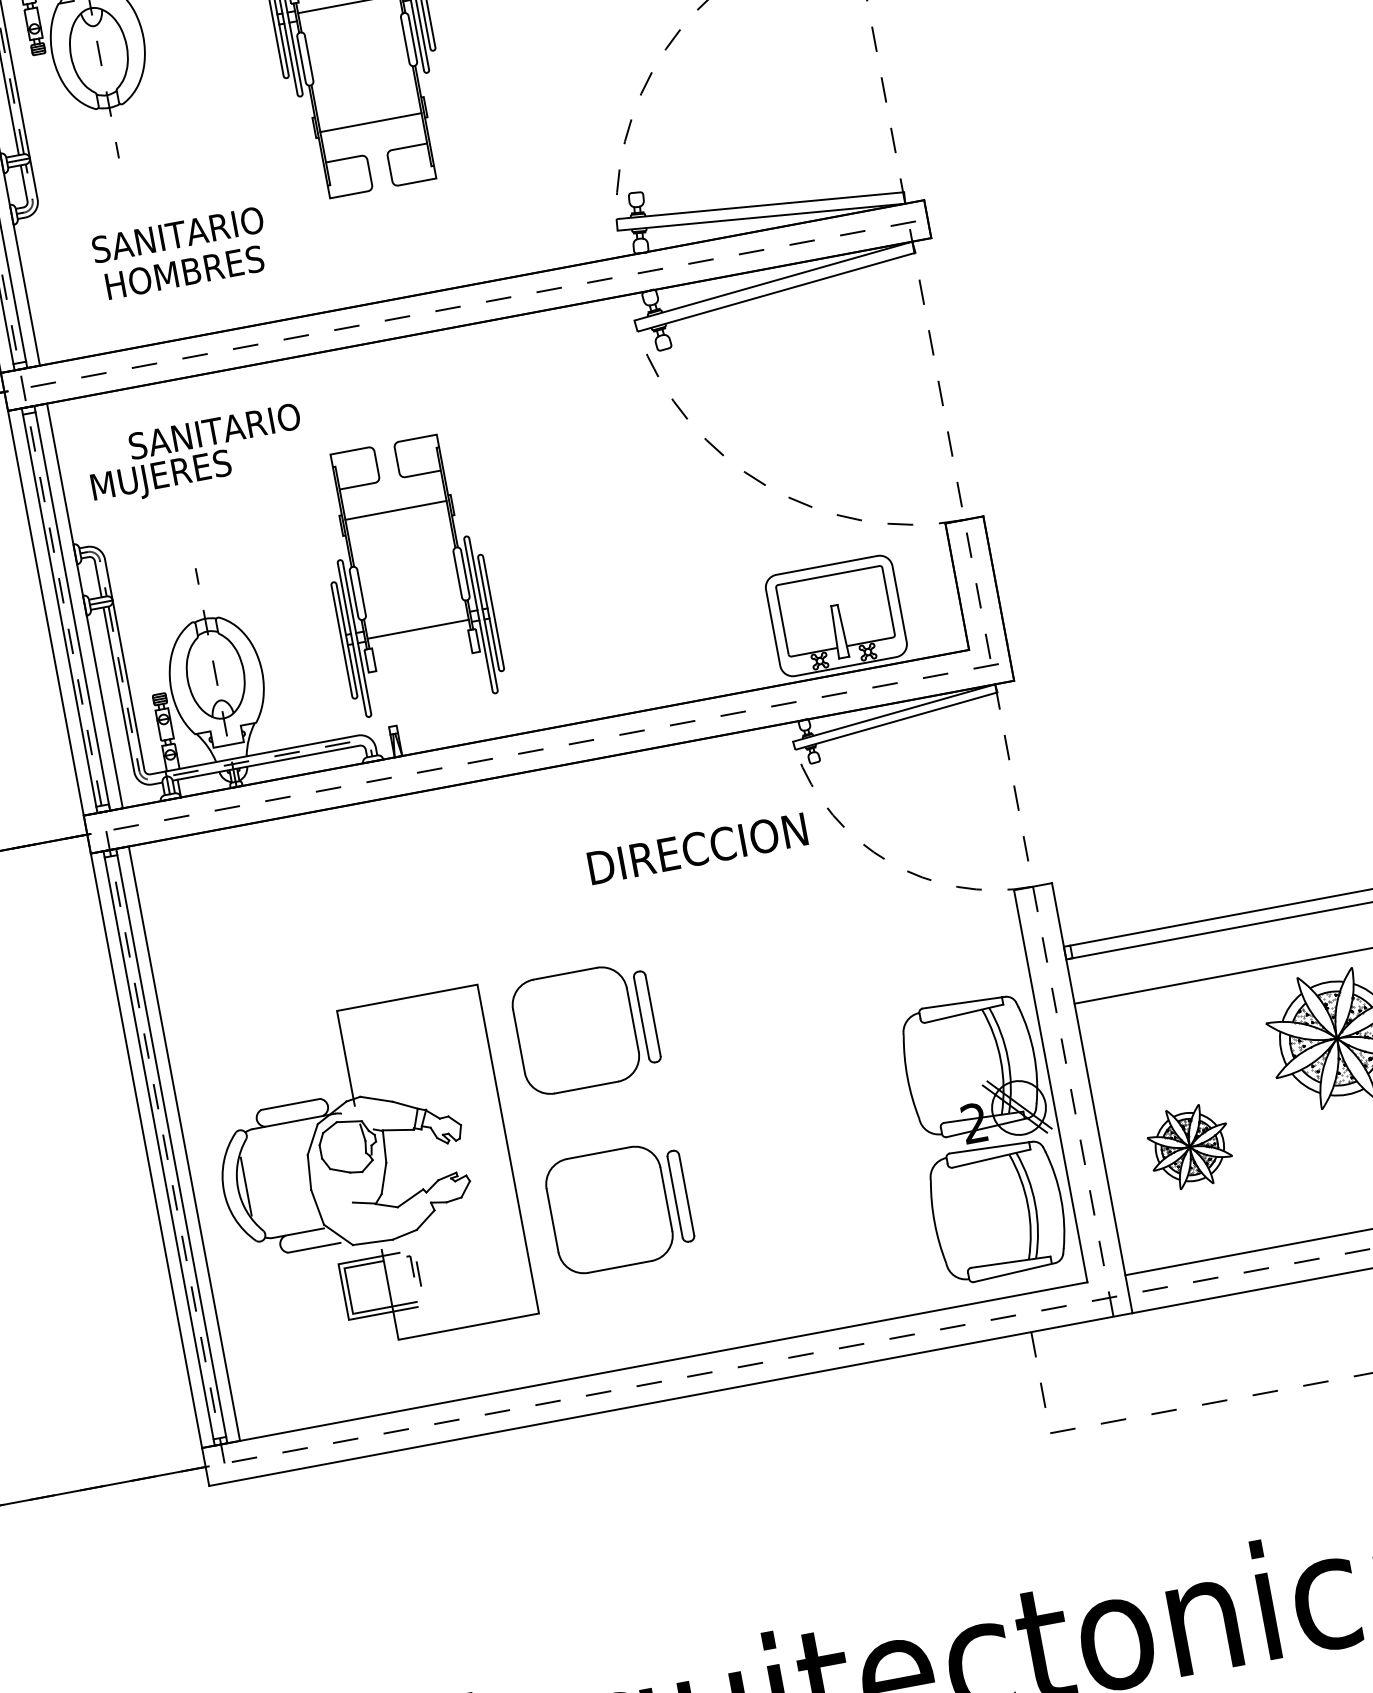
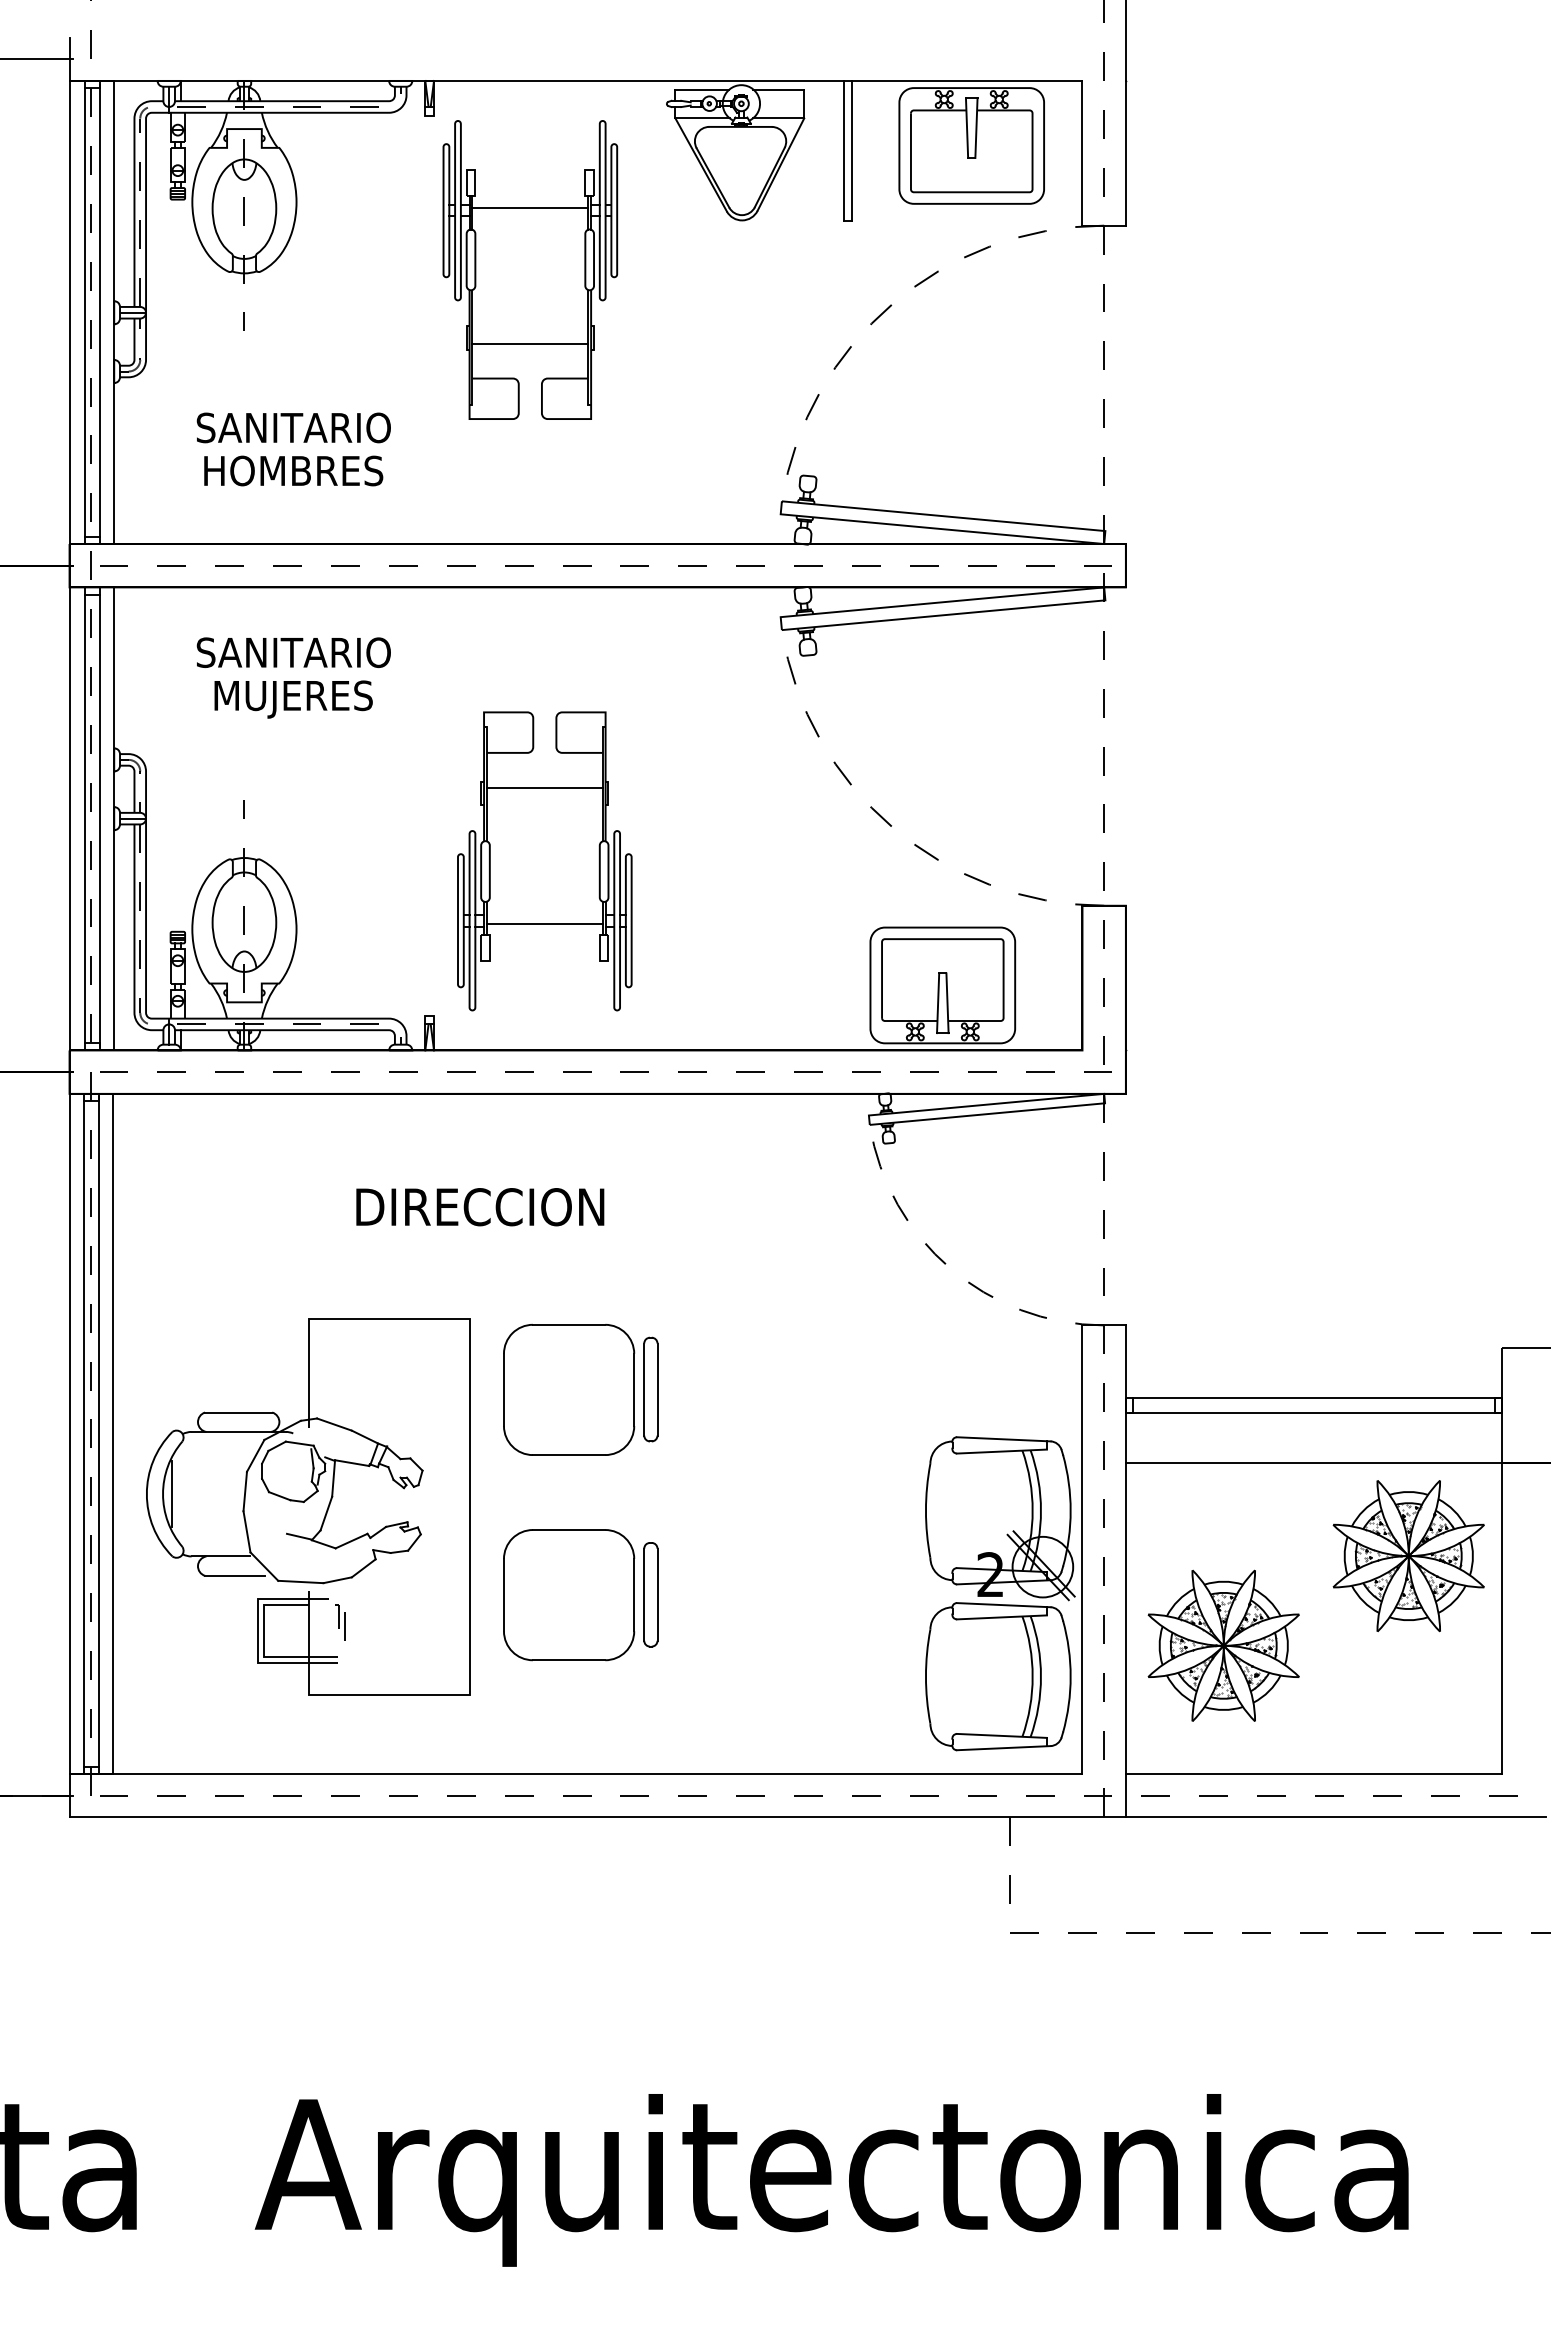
text: (161, 478) -> (293, 699), moved
part: (407, 575) -> (544, 861), moved
text: (697, 849) -> (480, 1207), moved
part: (1189, 1146) -> (1223, 1645), size x1.67

